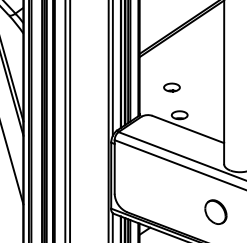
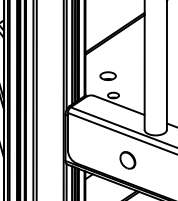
part: (171, 86) -> (107, 75), size x1.4
part: (215, 212) -> (127, 160), moved

